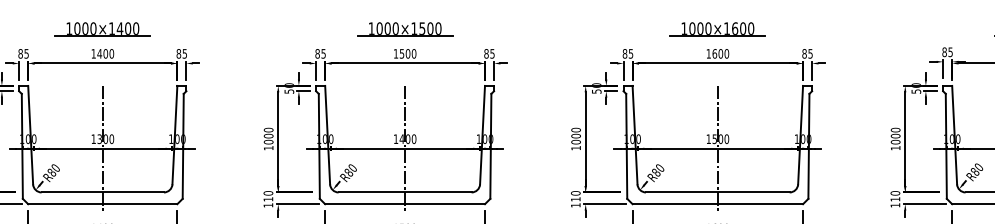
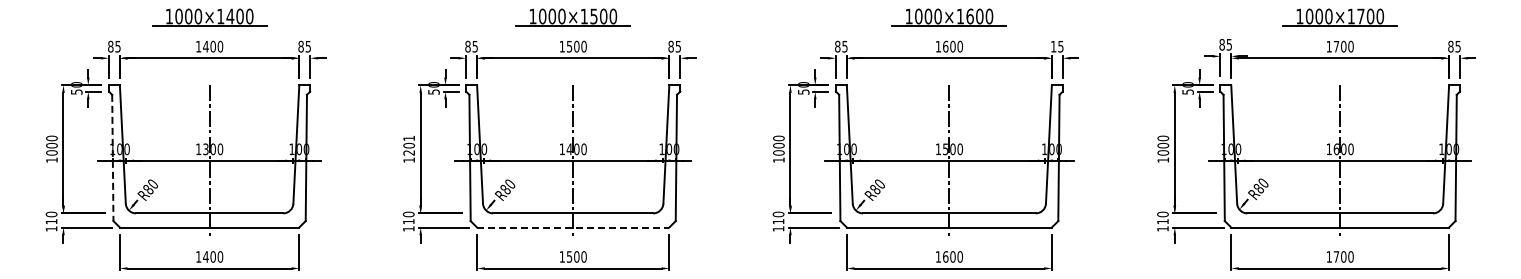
text: (804, 53) -> (1053, 46), 85 -> 15
text: (268, 136) -> (409, 145), 1000 -> 1201
line: (22, 146) -> (112, 158), solid -> dashed
line: (405, 204) -> (573, 227), solid -> dashed

